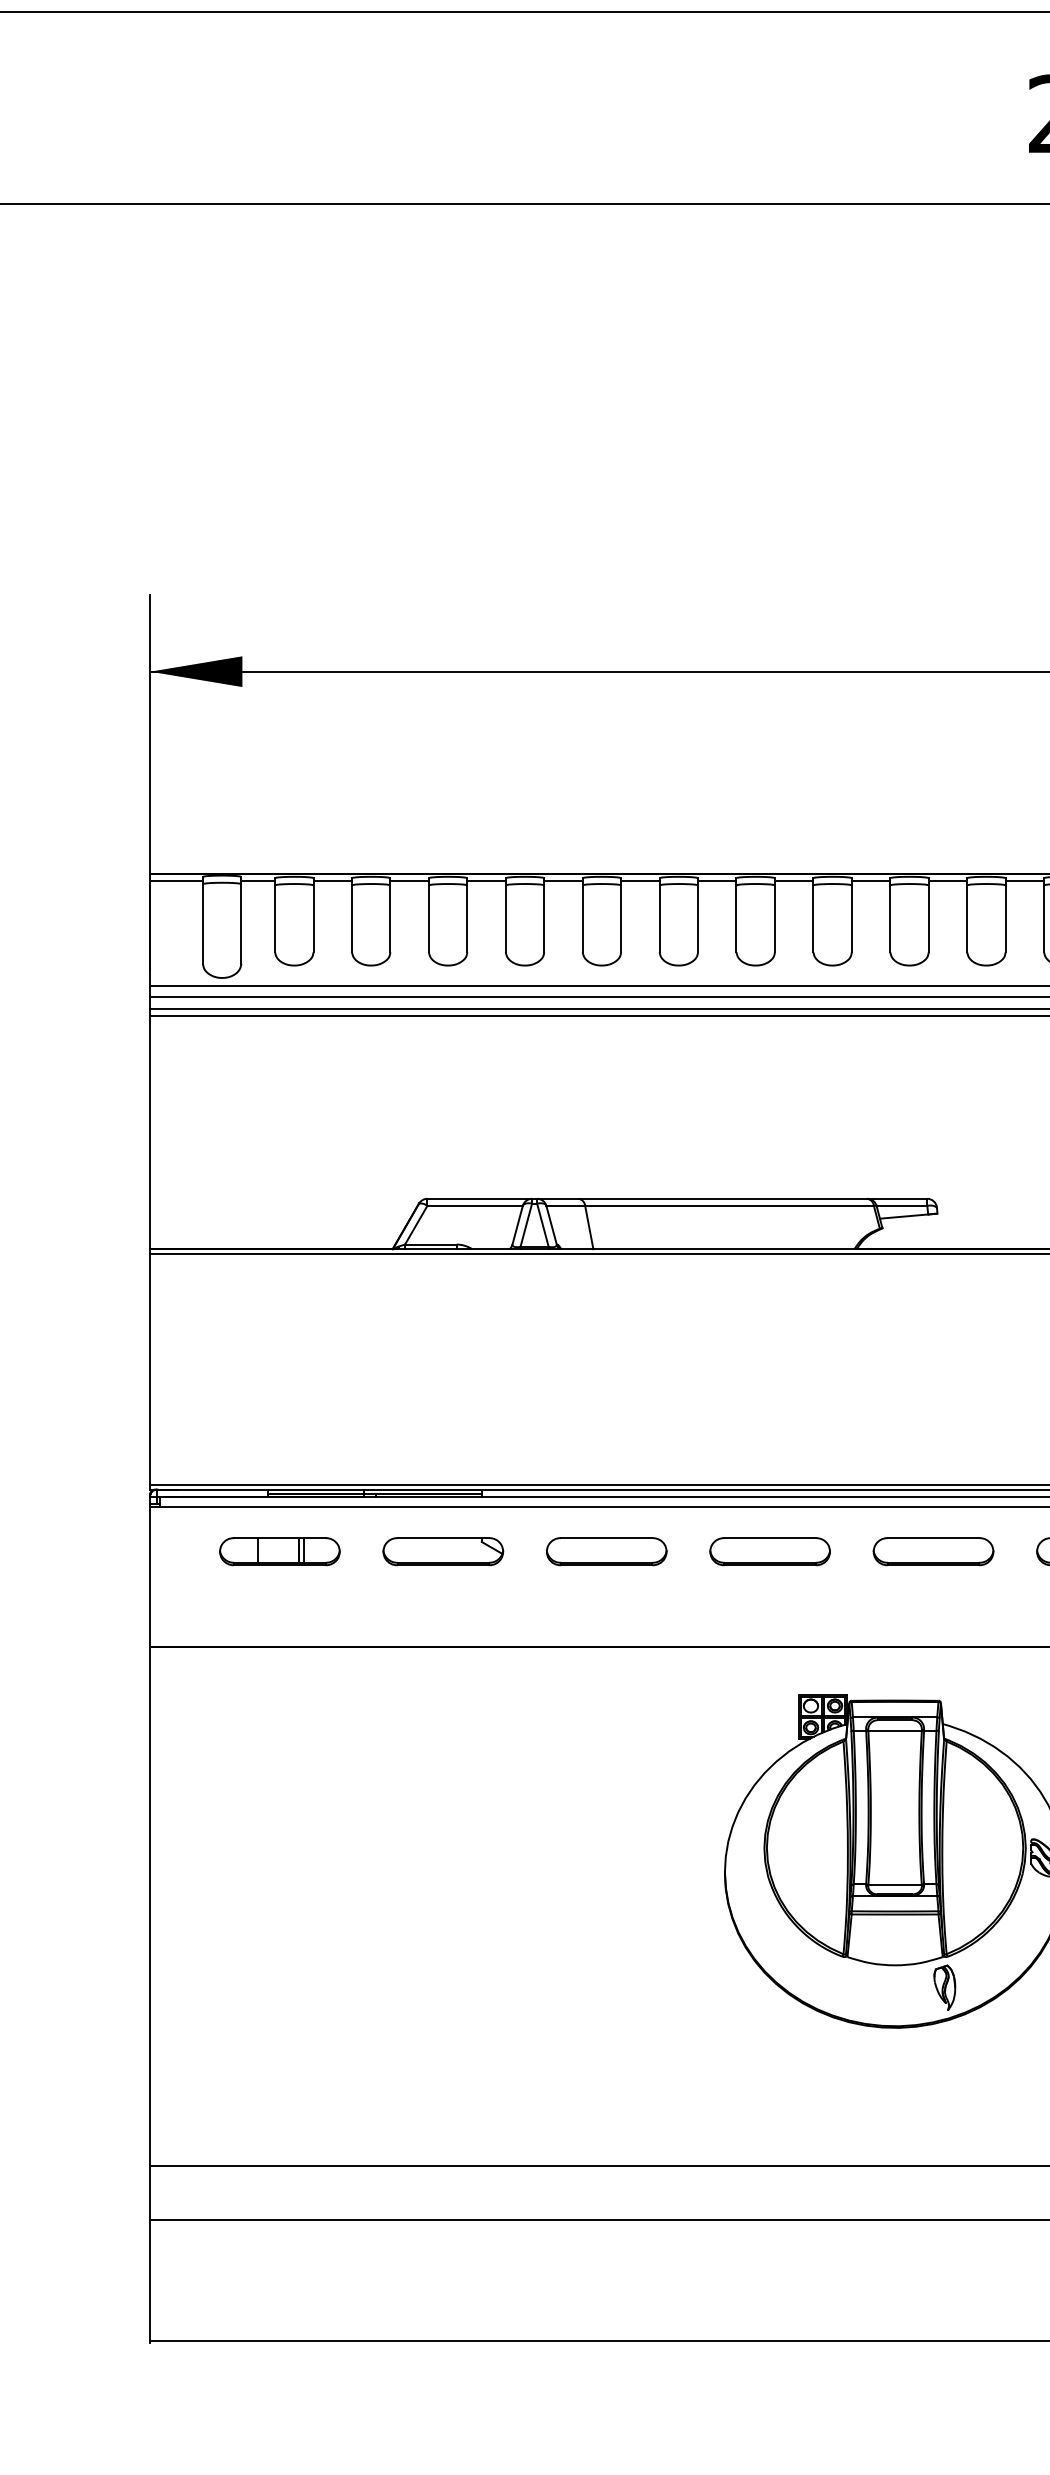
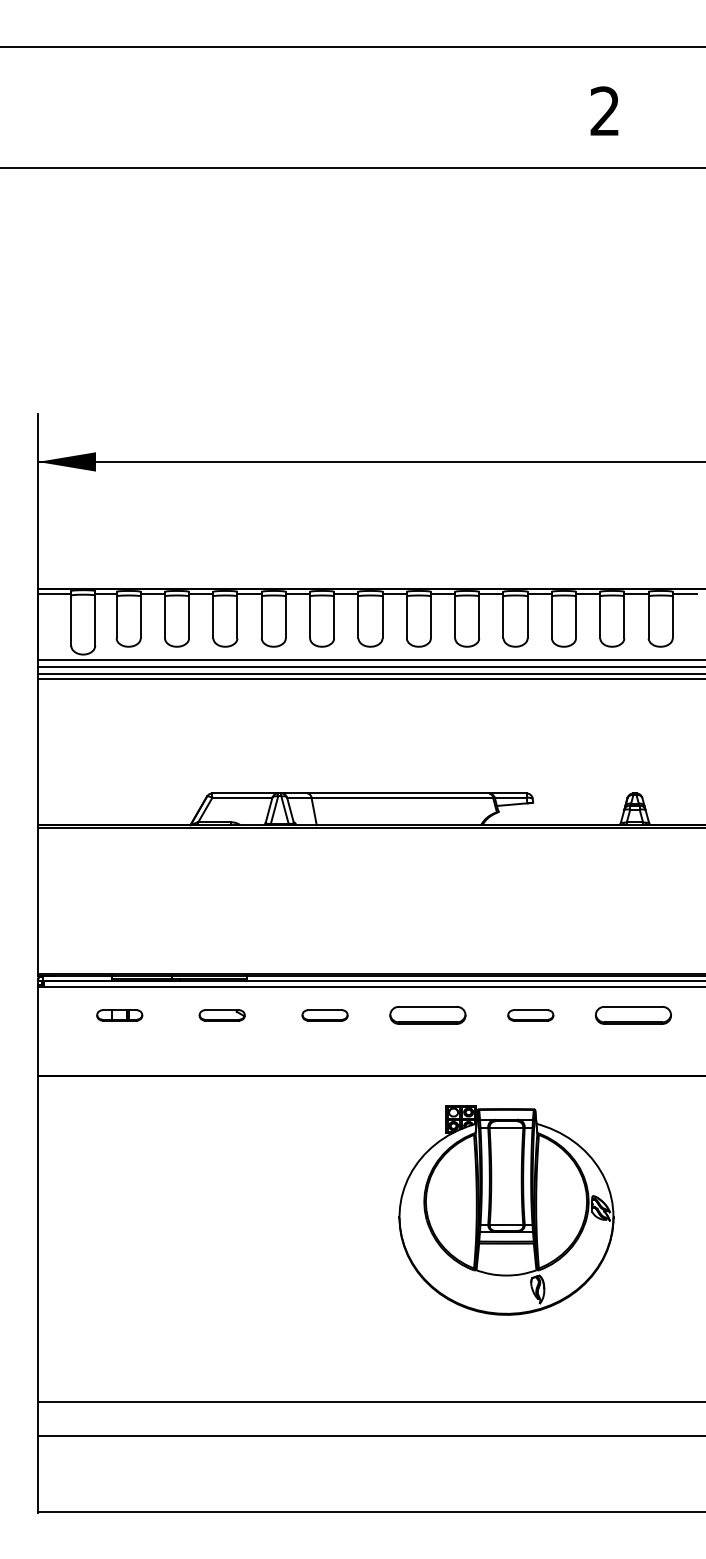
part: (279, 1551) -> (119, 1015), size x0.6
part: (441, 1551) -> (221, 1015), size x0.6
part: (605, 1551) -> (324, 1015), size x0.6
part: (933, 1551) -> (530, 1015), size x0.6

